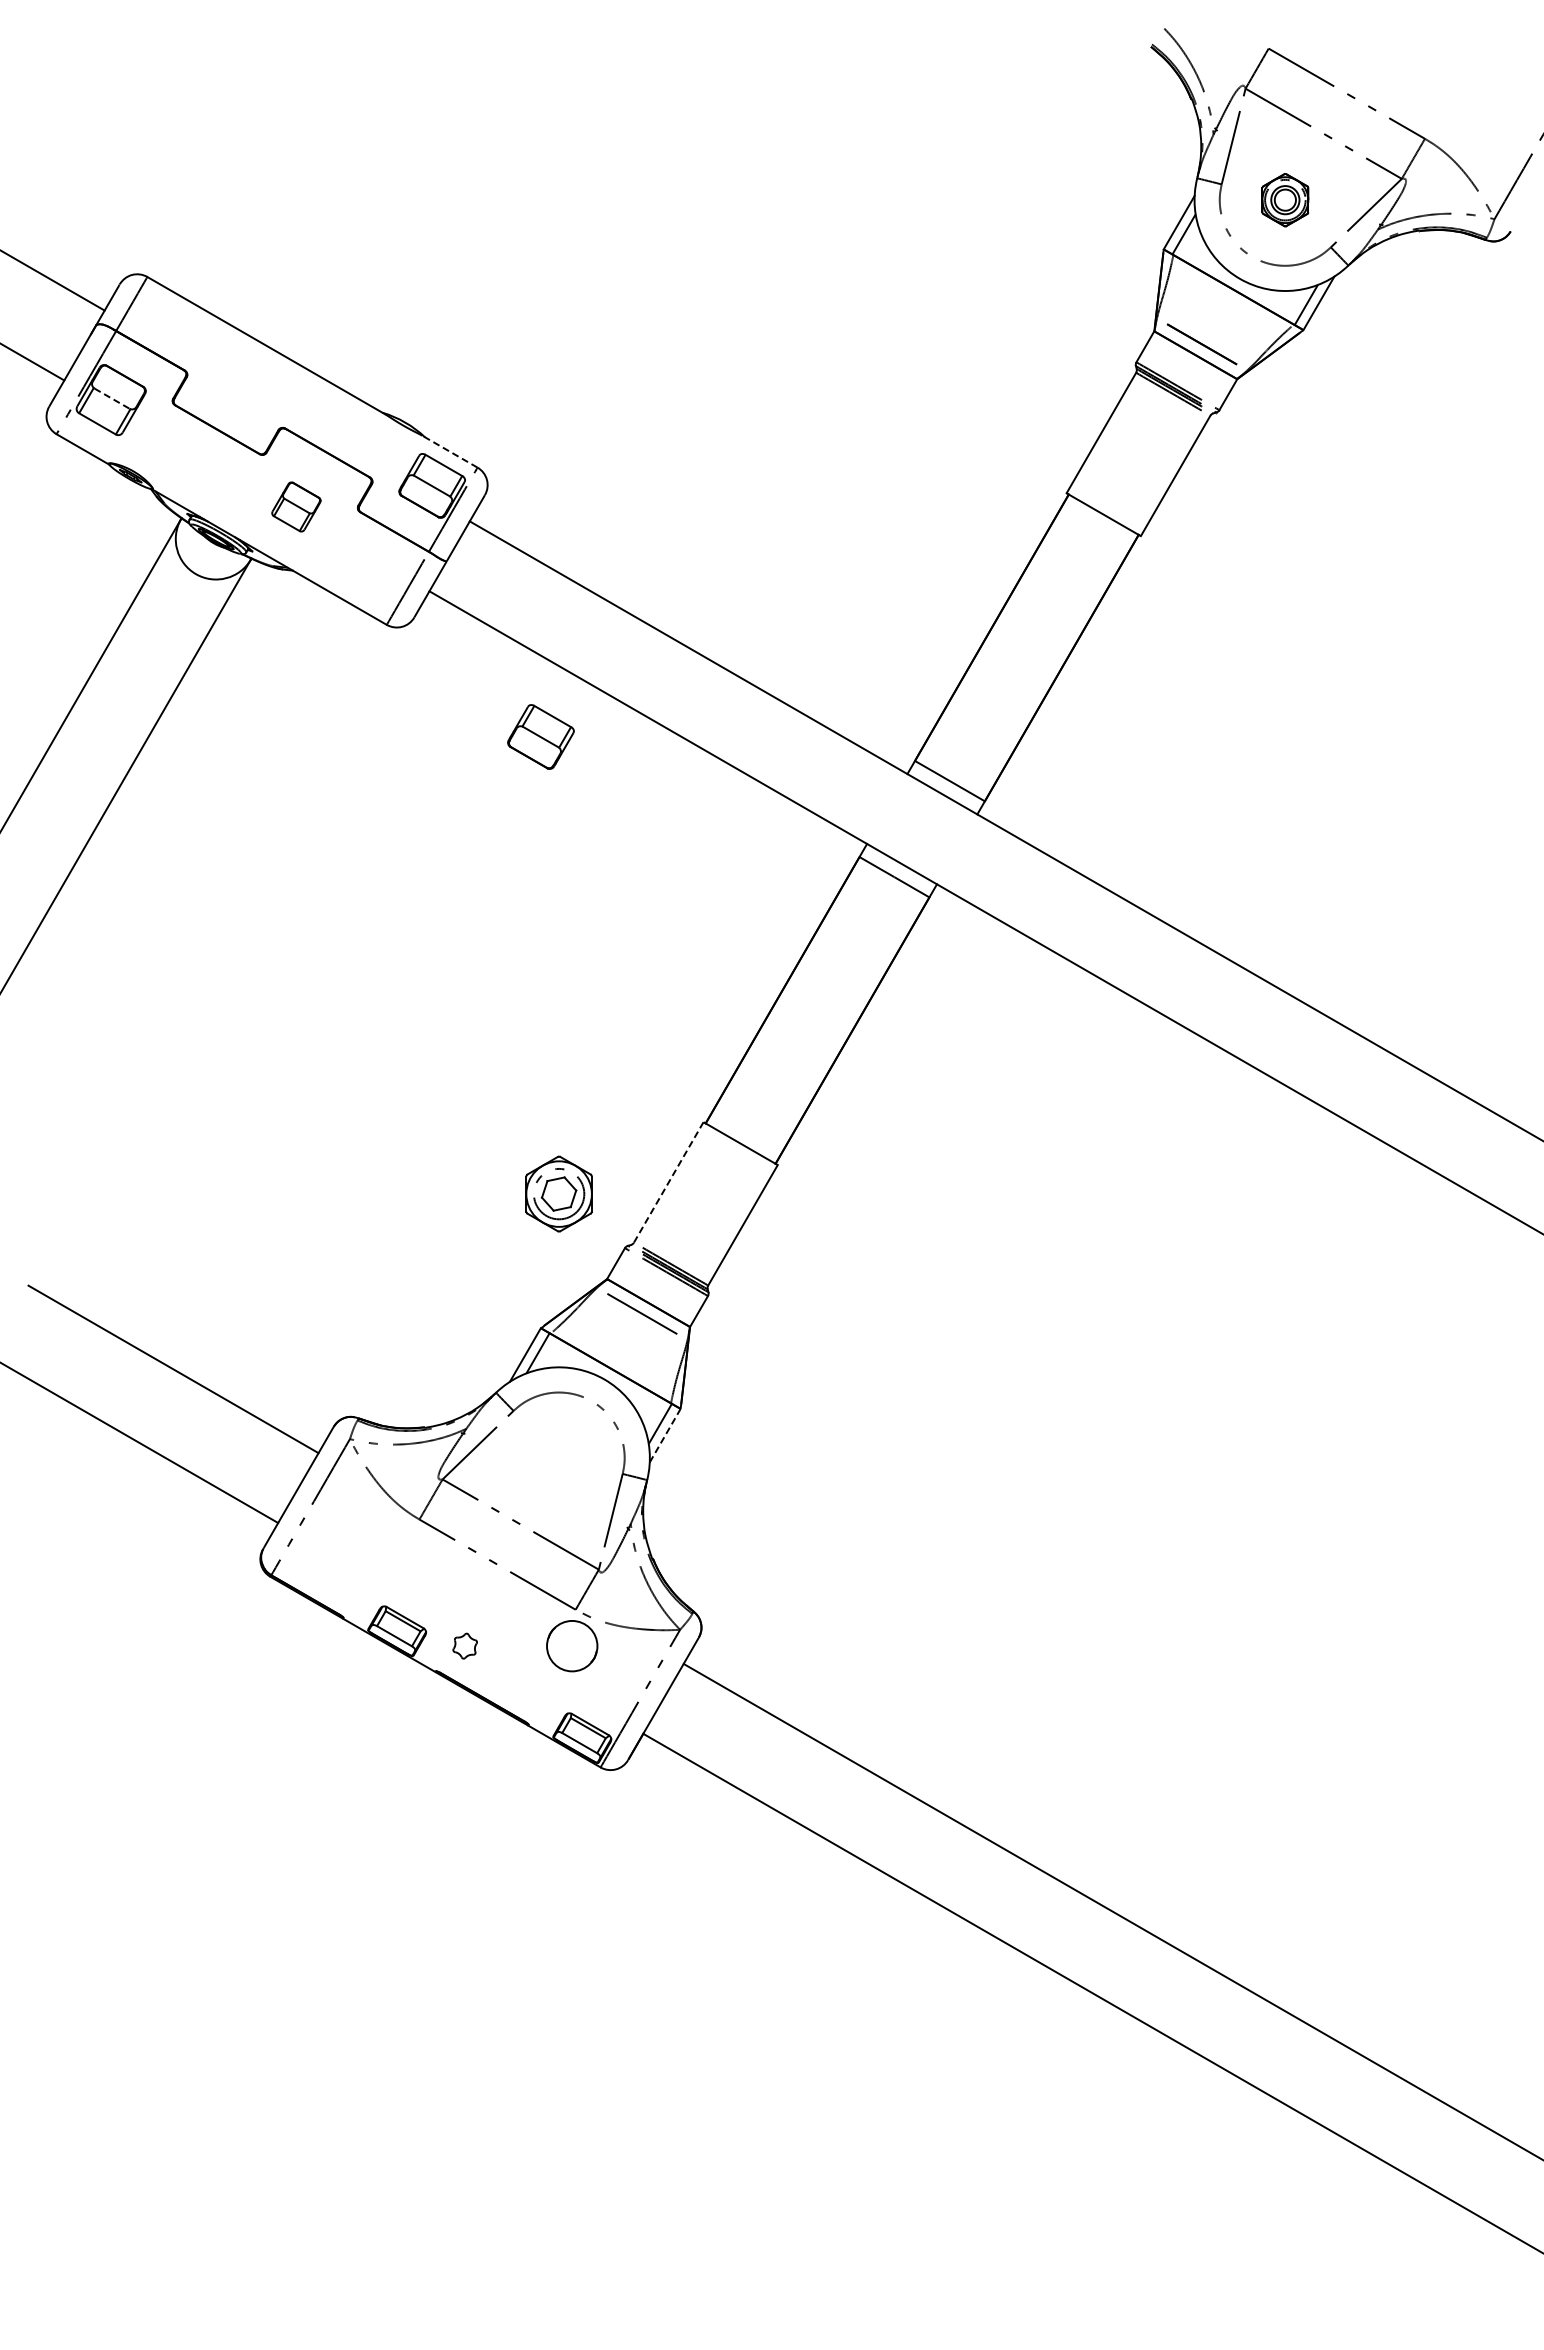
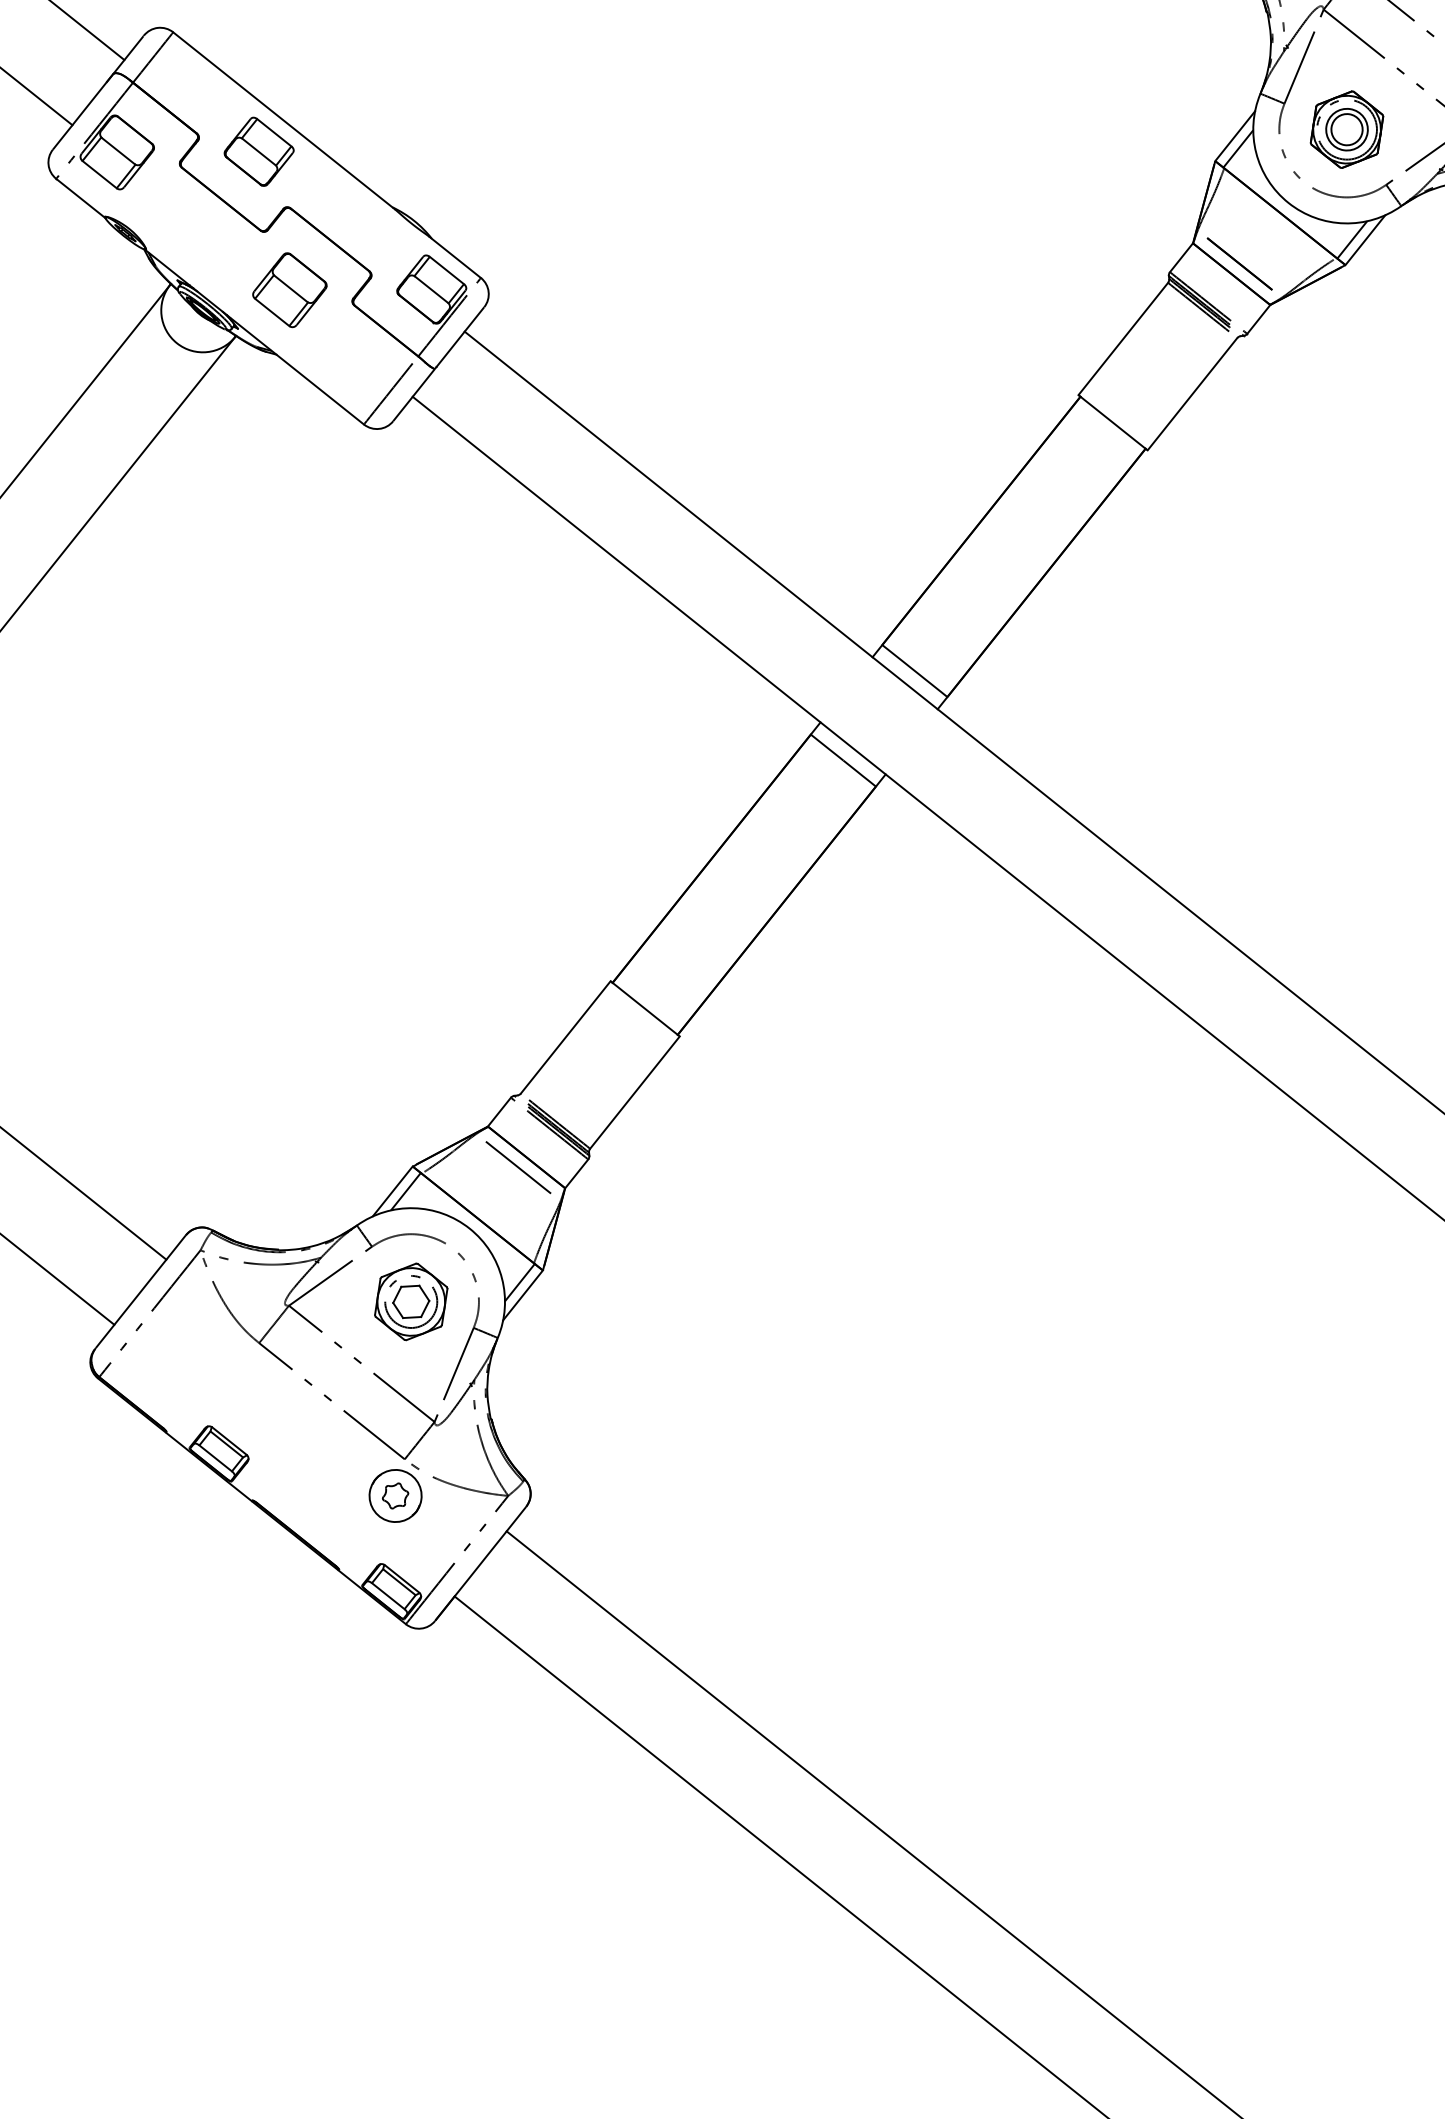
part: (1285, 199) -> (1347, 128), size x1.43
line: (112, 398) -> (118, 151), dashed -> solid
line: (450, 451) -> (455, 257), dashed -> solid
part: (296, 506) -> (290, 289), size x1.43
part: (540, 736) -> (258, 151), moved
line: (668, 1182) -> (565, 1037), dashed -> solid
part: (558, 1193) -> (410, 1301), moved
line: (665, 1435) -> (523, 1295), dashed -> solid
part: (464, 1645) -> (394, 1495), moved

